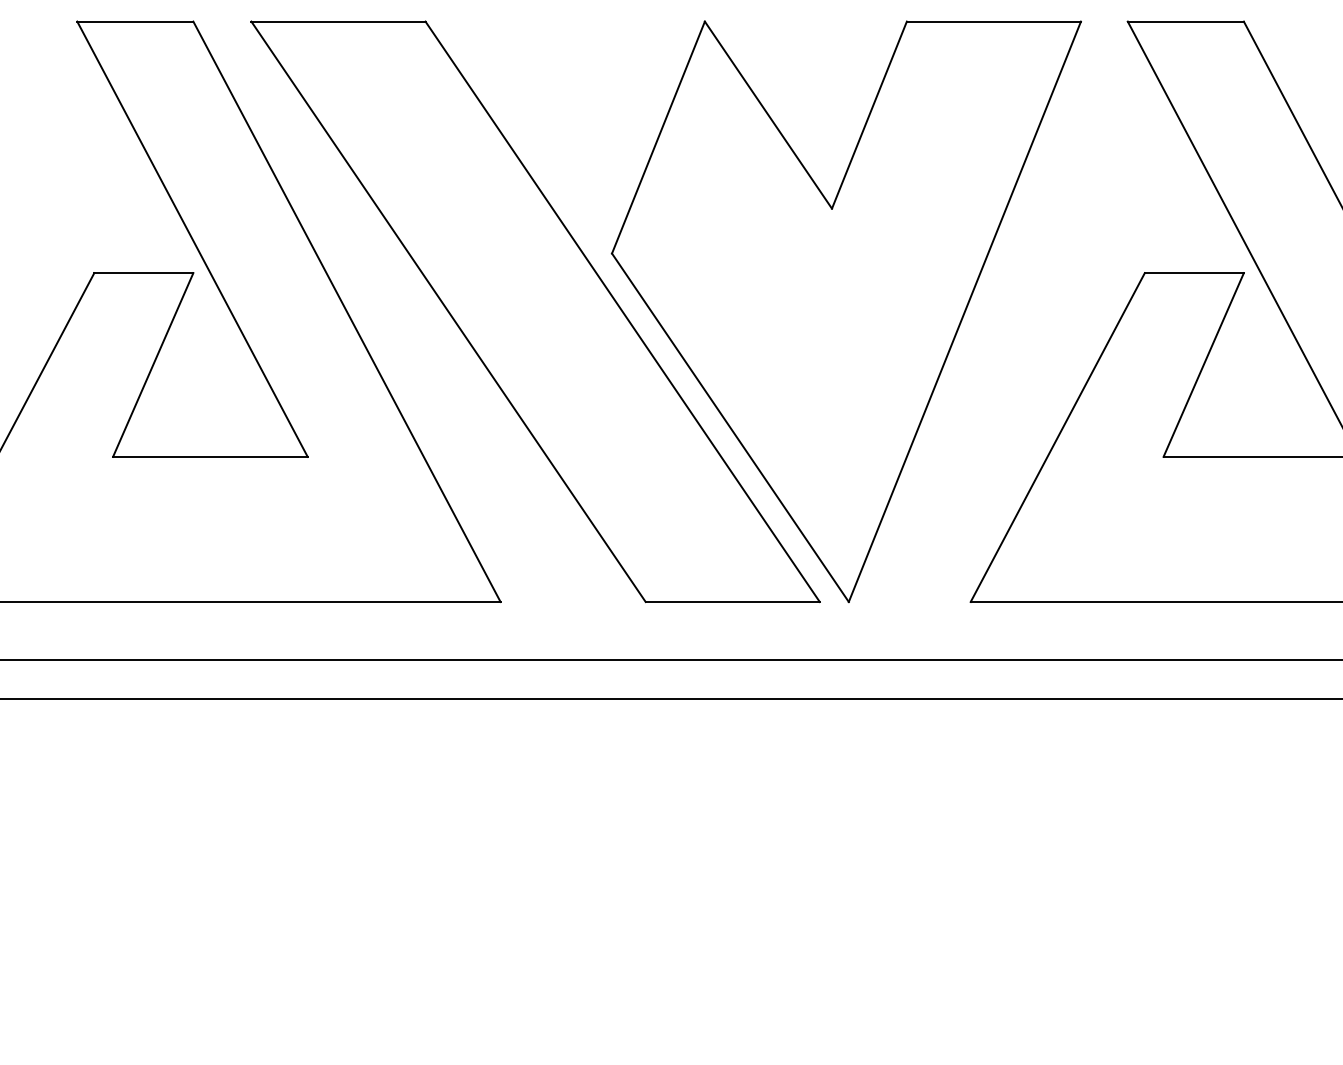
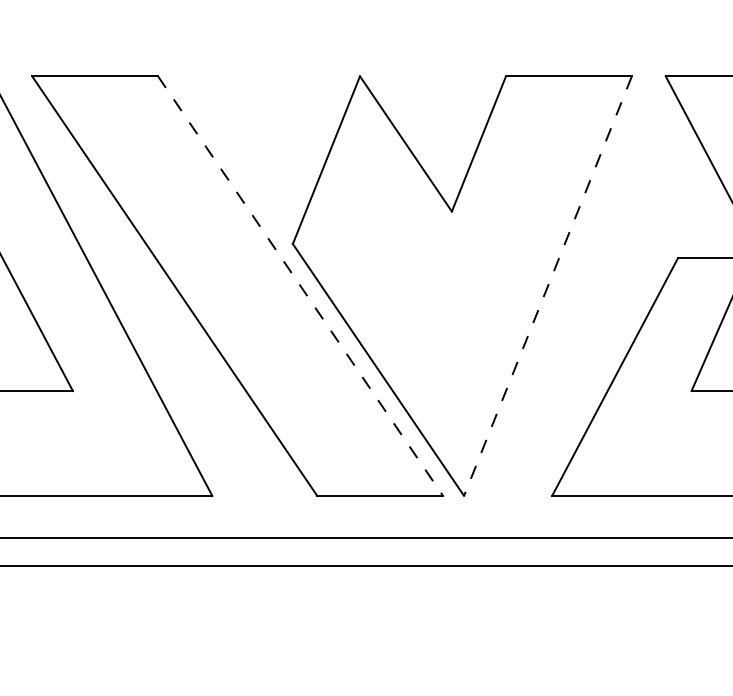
line: (622, 311) -> (300, 285), solid -> dashed
line: (964, 311) -> (547, 285), solid -> dashed

